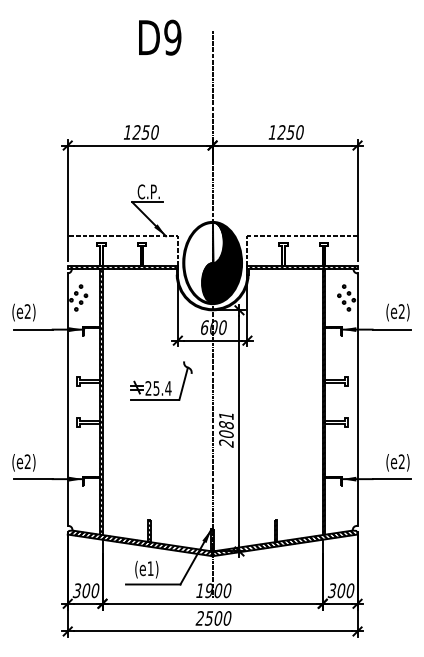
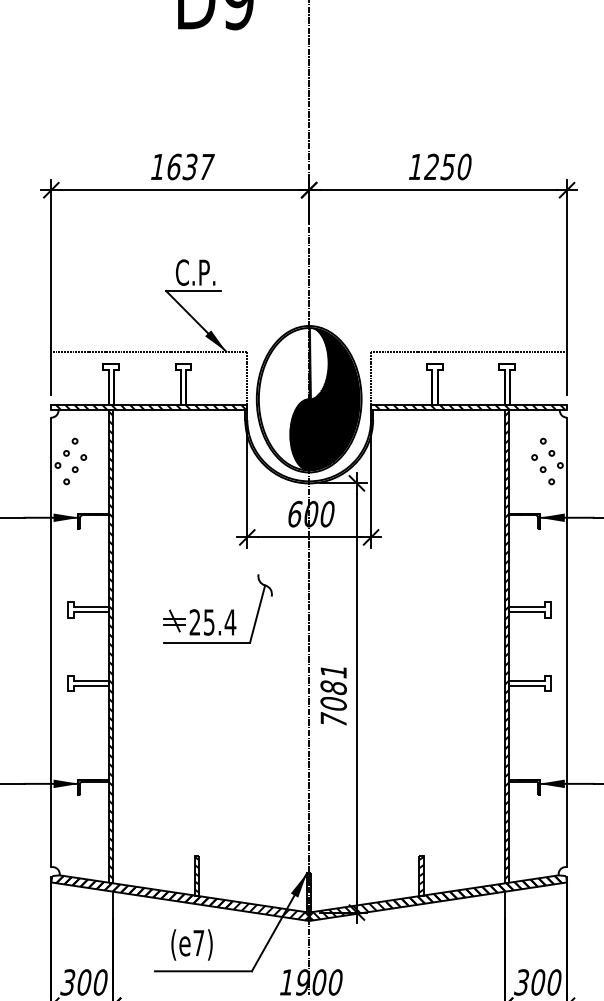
text: (145, 132) -> (189, 166), 1250 -> 1637
text: (226, 442) -> (333, 718), 2081 -> 7081
text: (150, 568) -> (198, 942), (e1) -> (e7)

